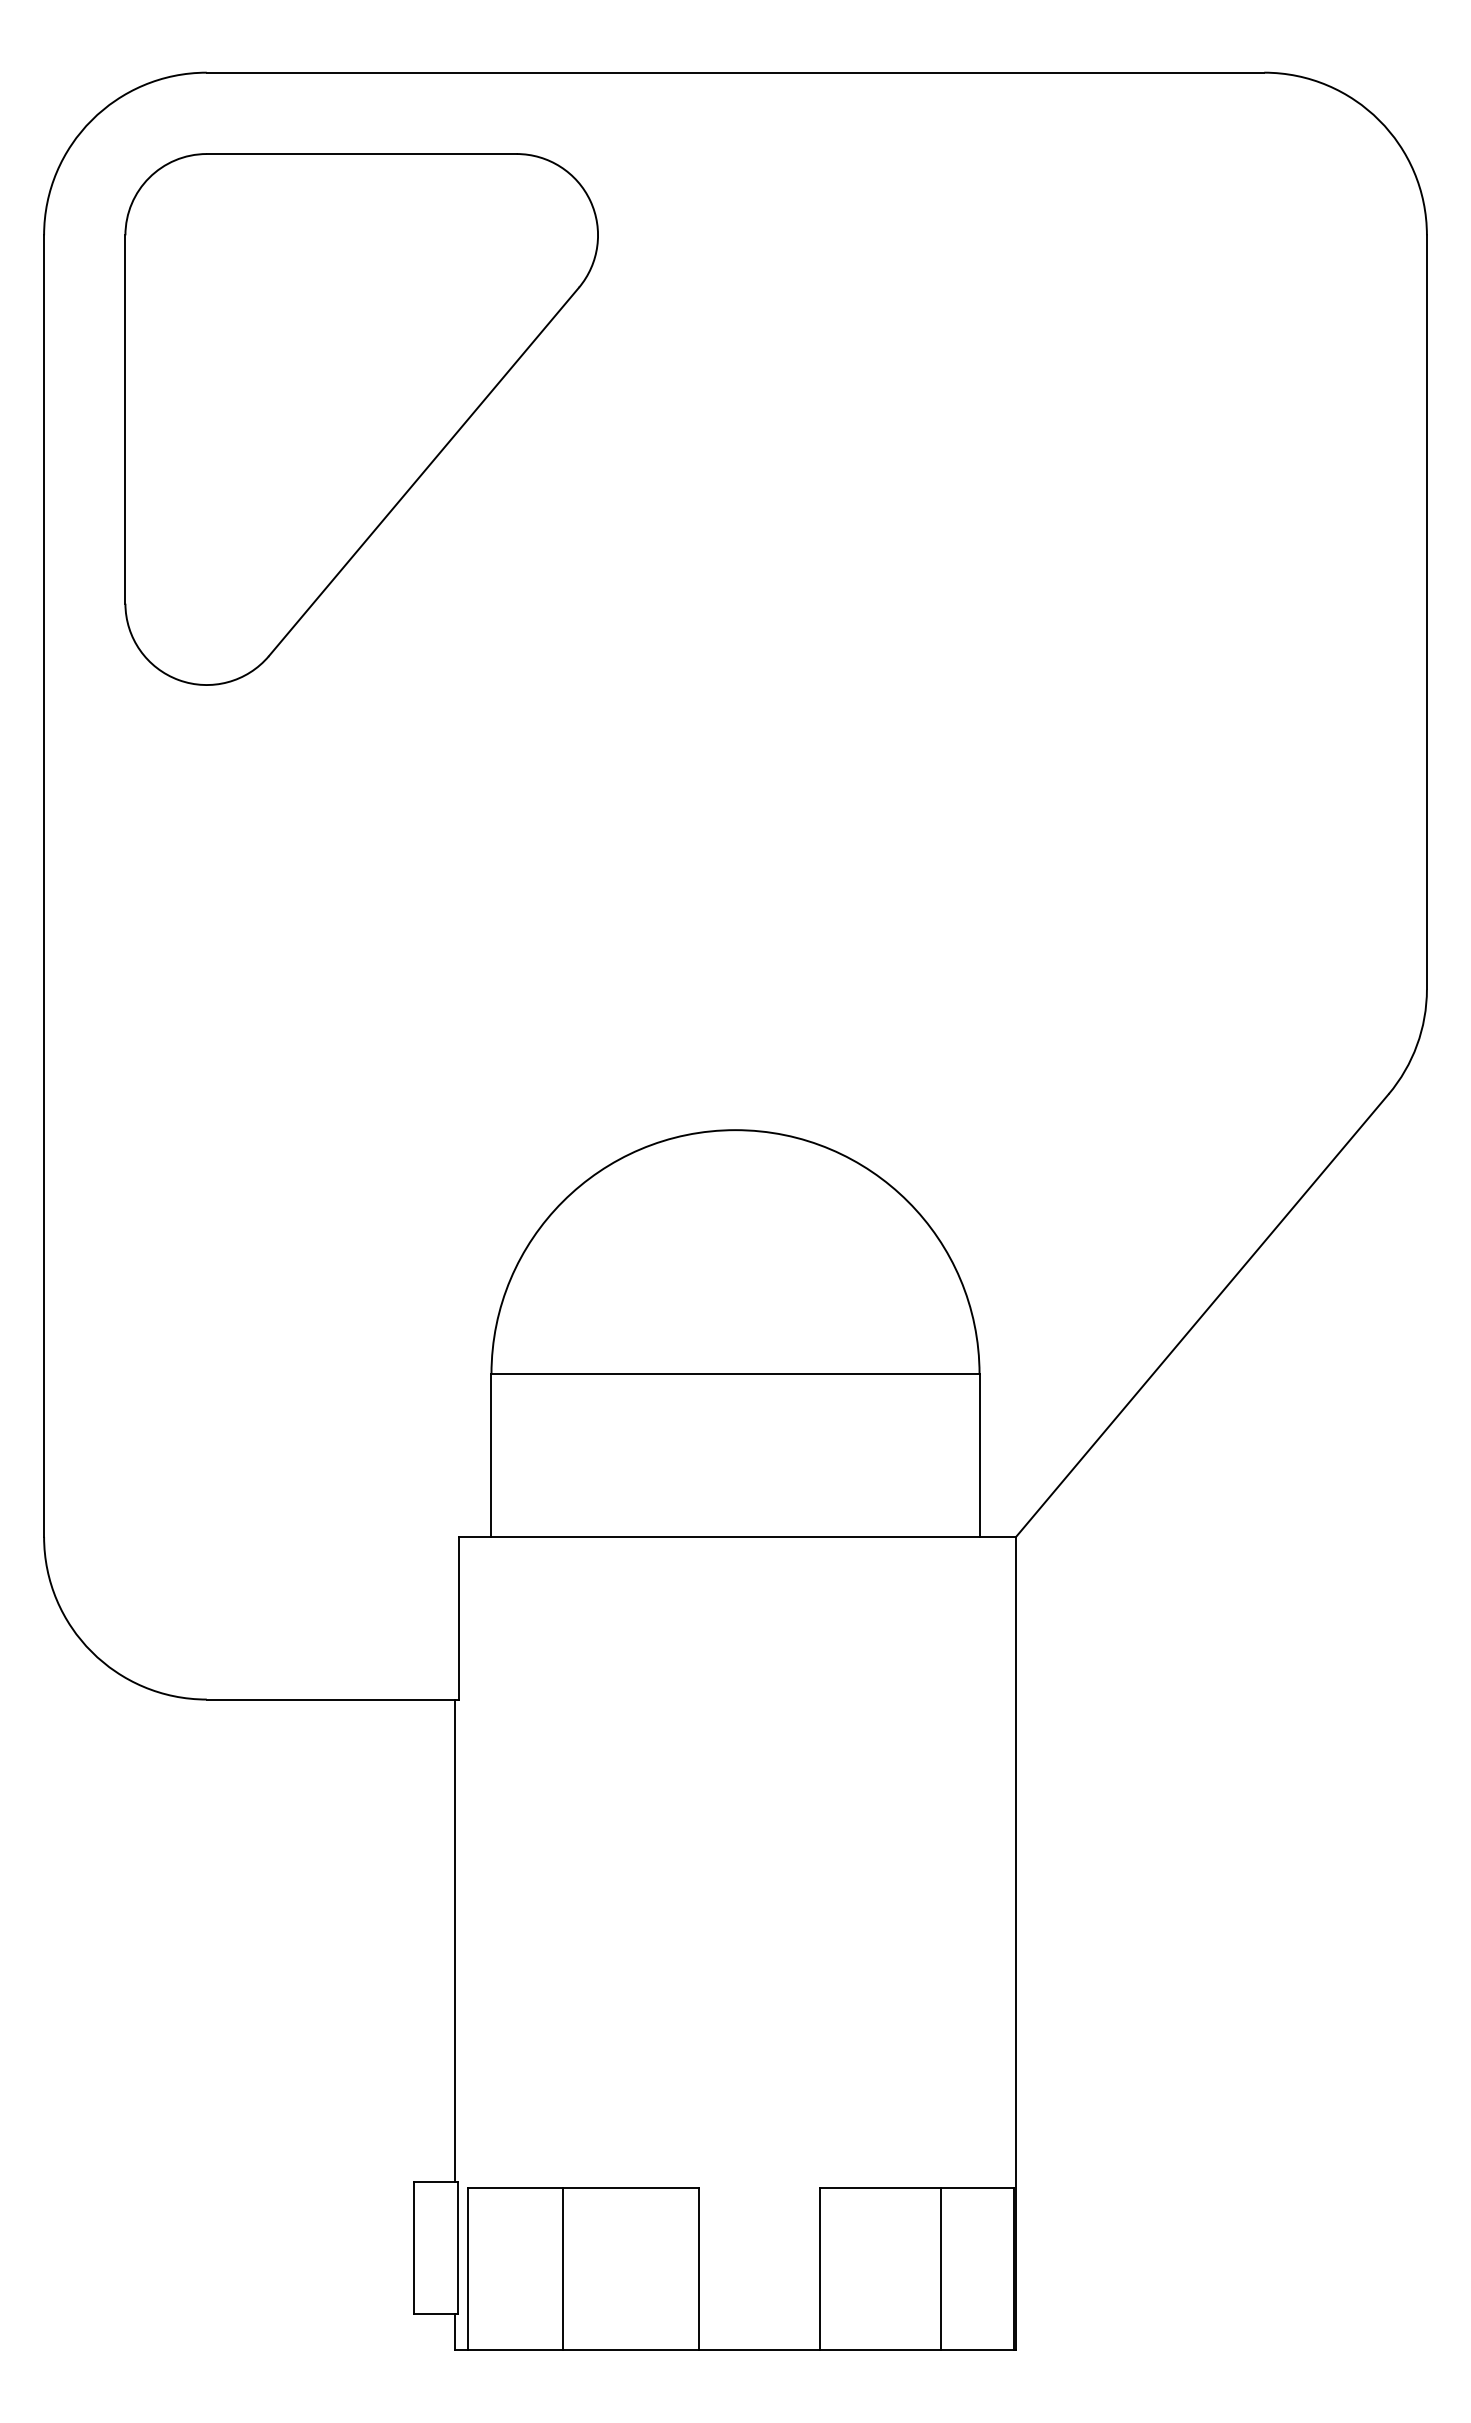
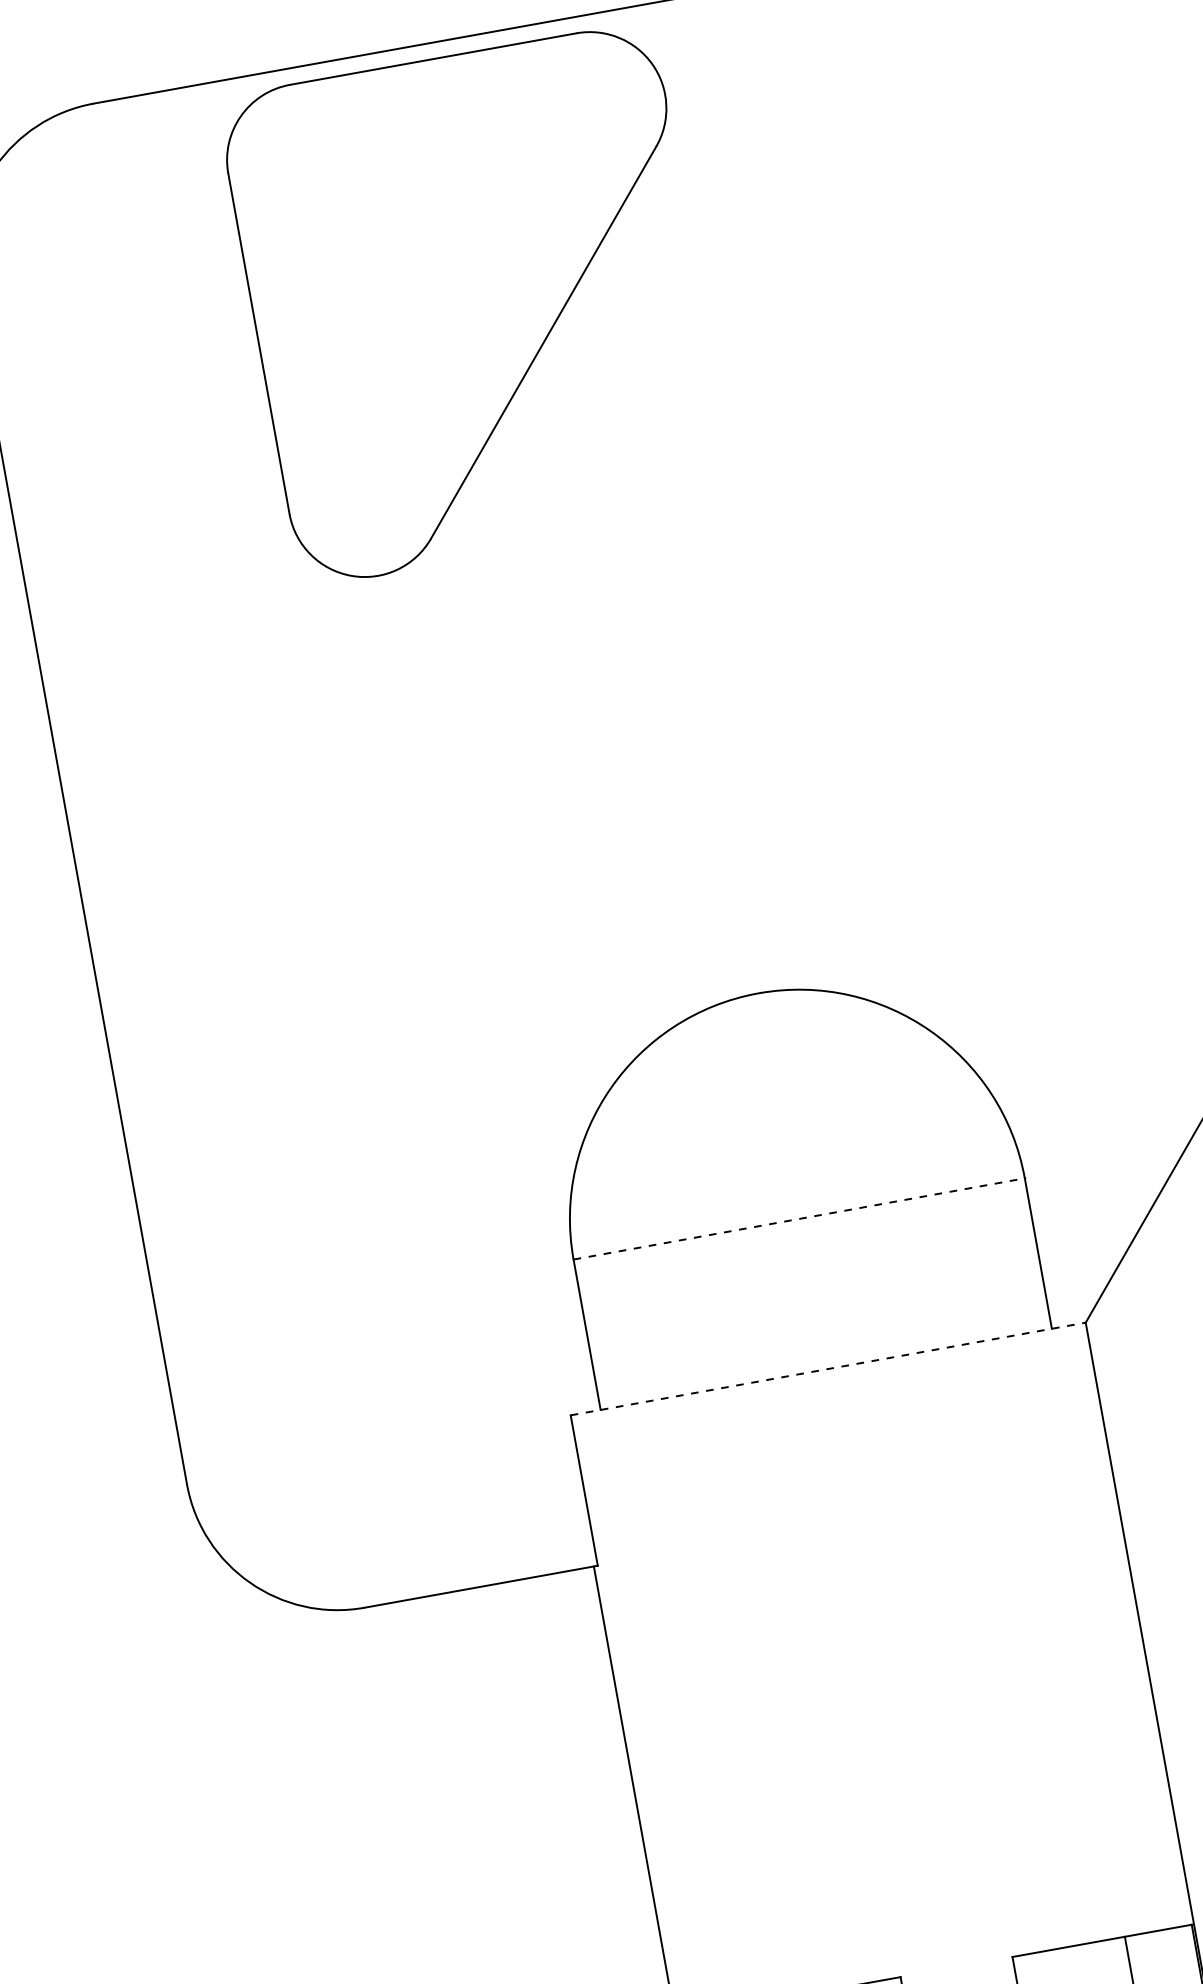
part: (361, 419) -> (477, 304), moved
line: (736, 1374) -> (800, 1219), solid -> dashed
line: (737, 1536) -> (828, 1368), solid -> dashed

